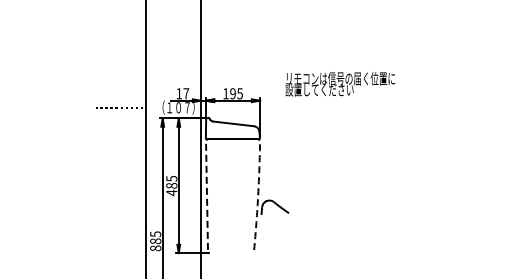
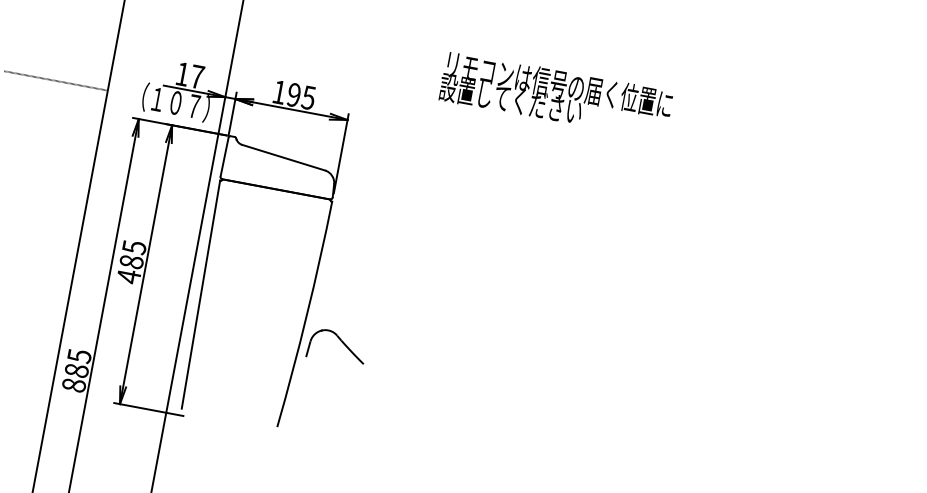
text: (340, 84) -> (556, 96), moved
line: (207, 194) -> (202, 293), dashed -> solid
arc: (258, 195) -> (307, 315), dashed -> solid

